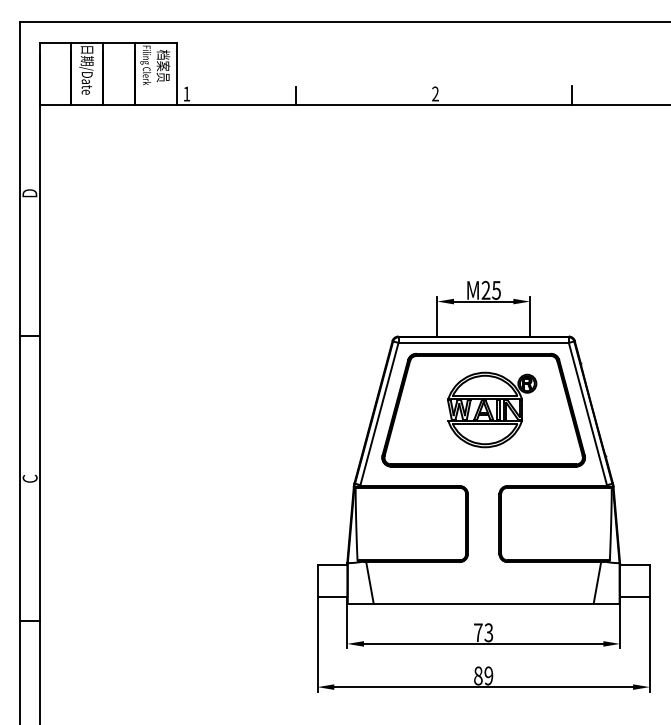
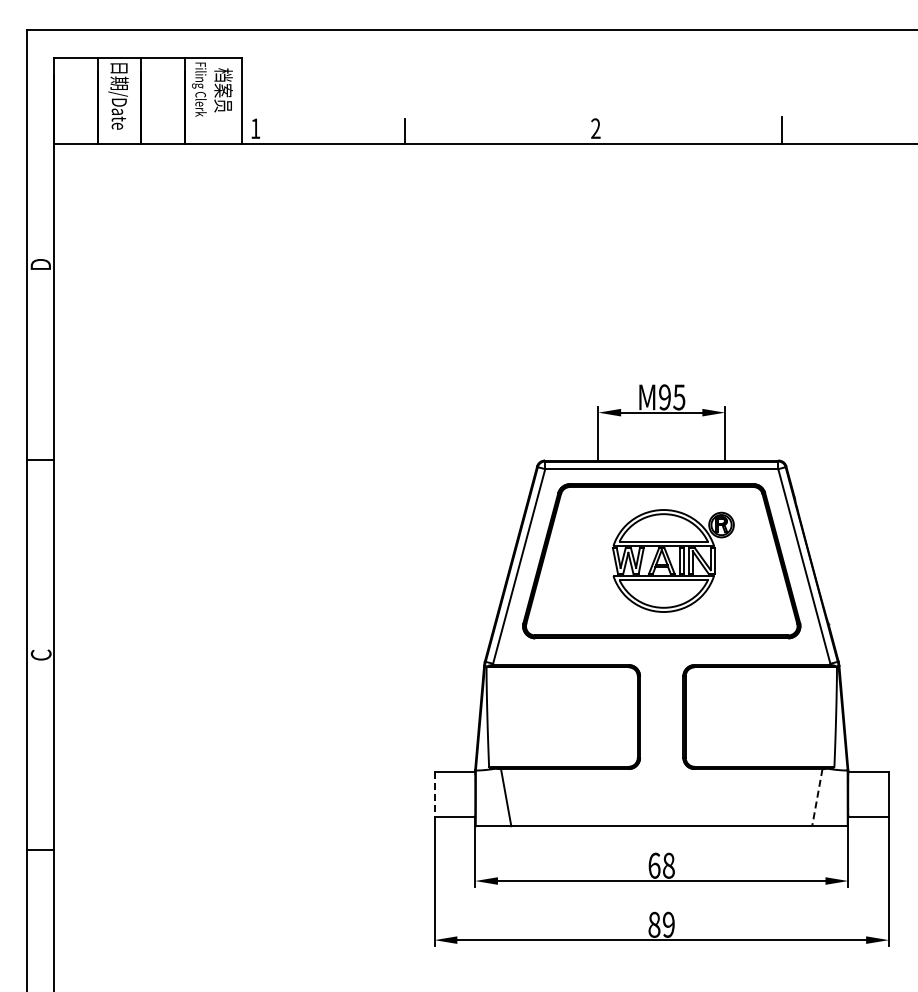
text: (485, 290) -> (664, 397), M25 -> M95
line: (317, 581) -> (434, 795), solid -> dashed
line: (597, 583) -> (817, 798), solid -> dashed
text: (483, 632) -> (661, 865), 73 -> 68

